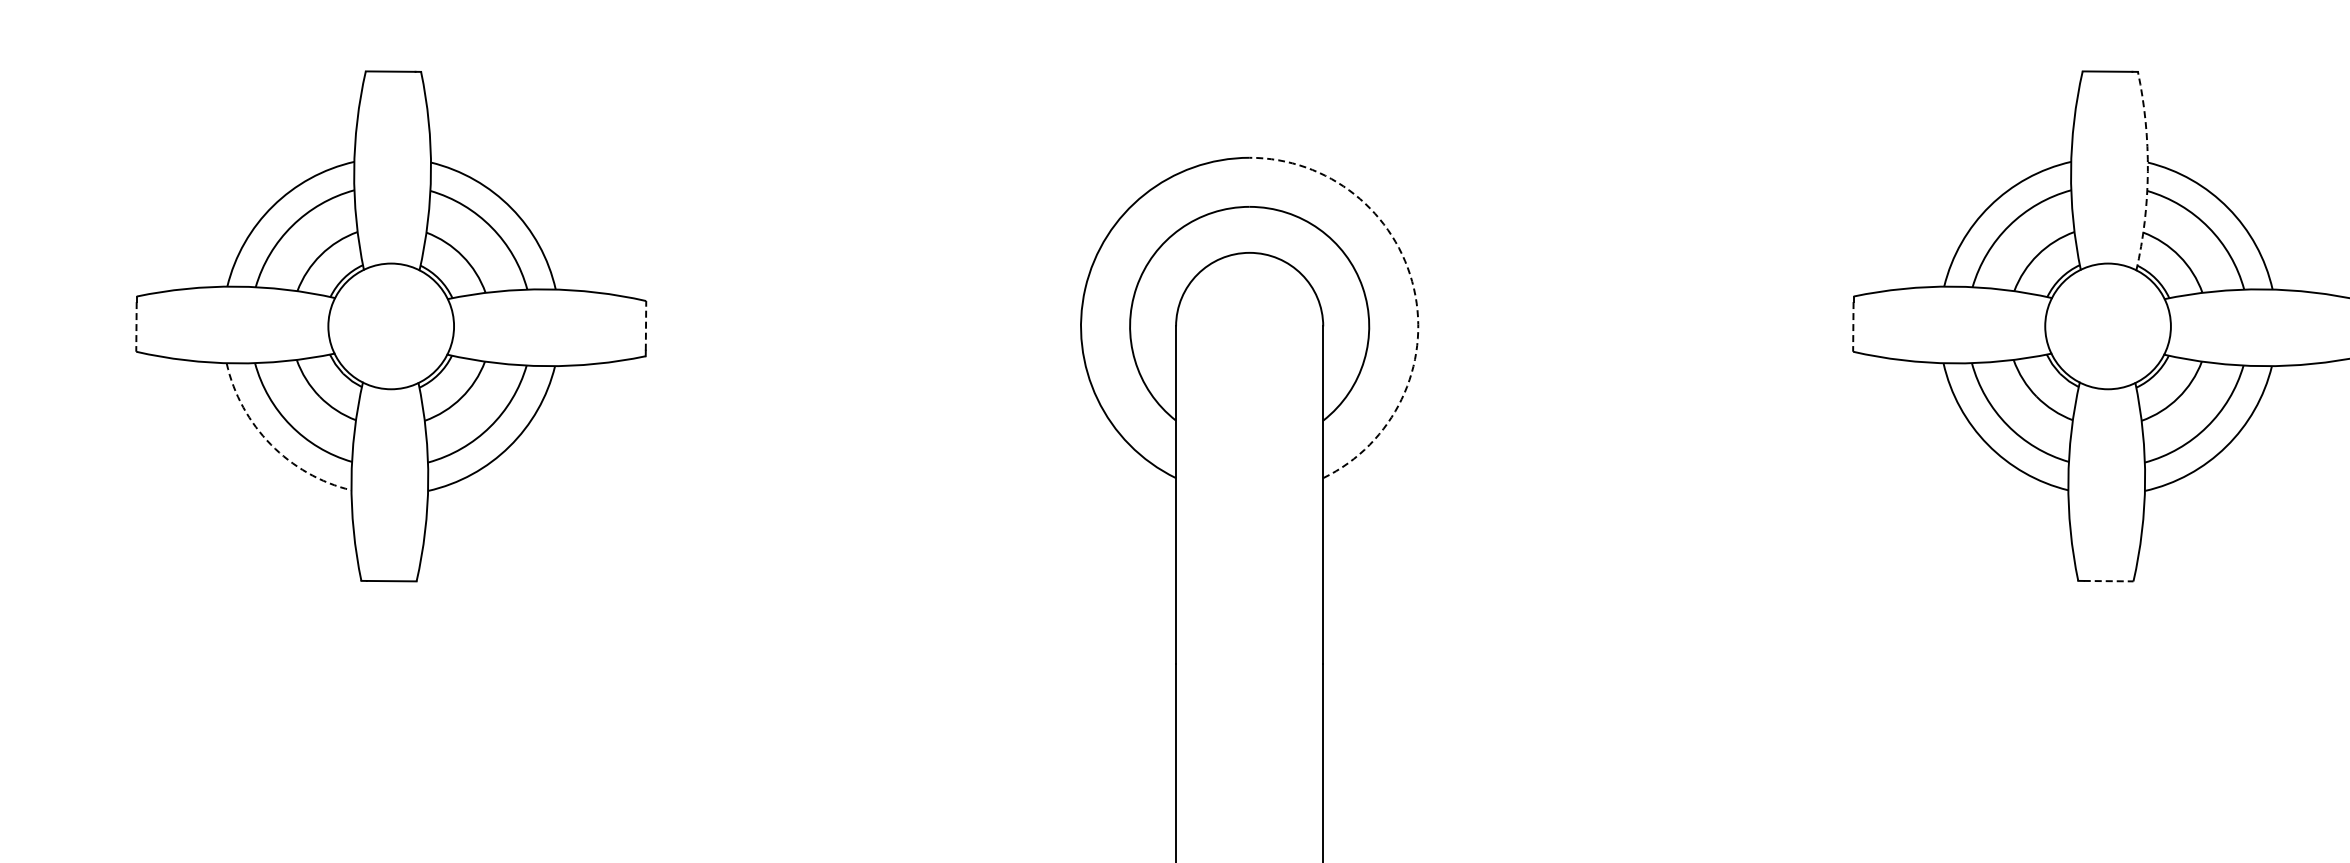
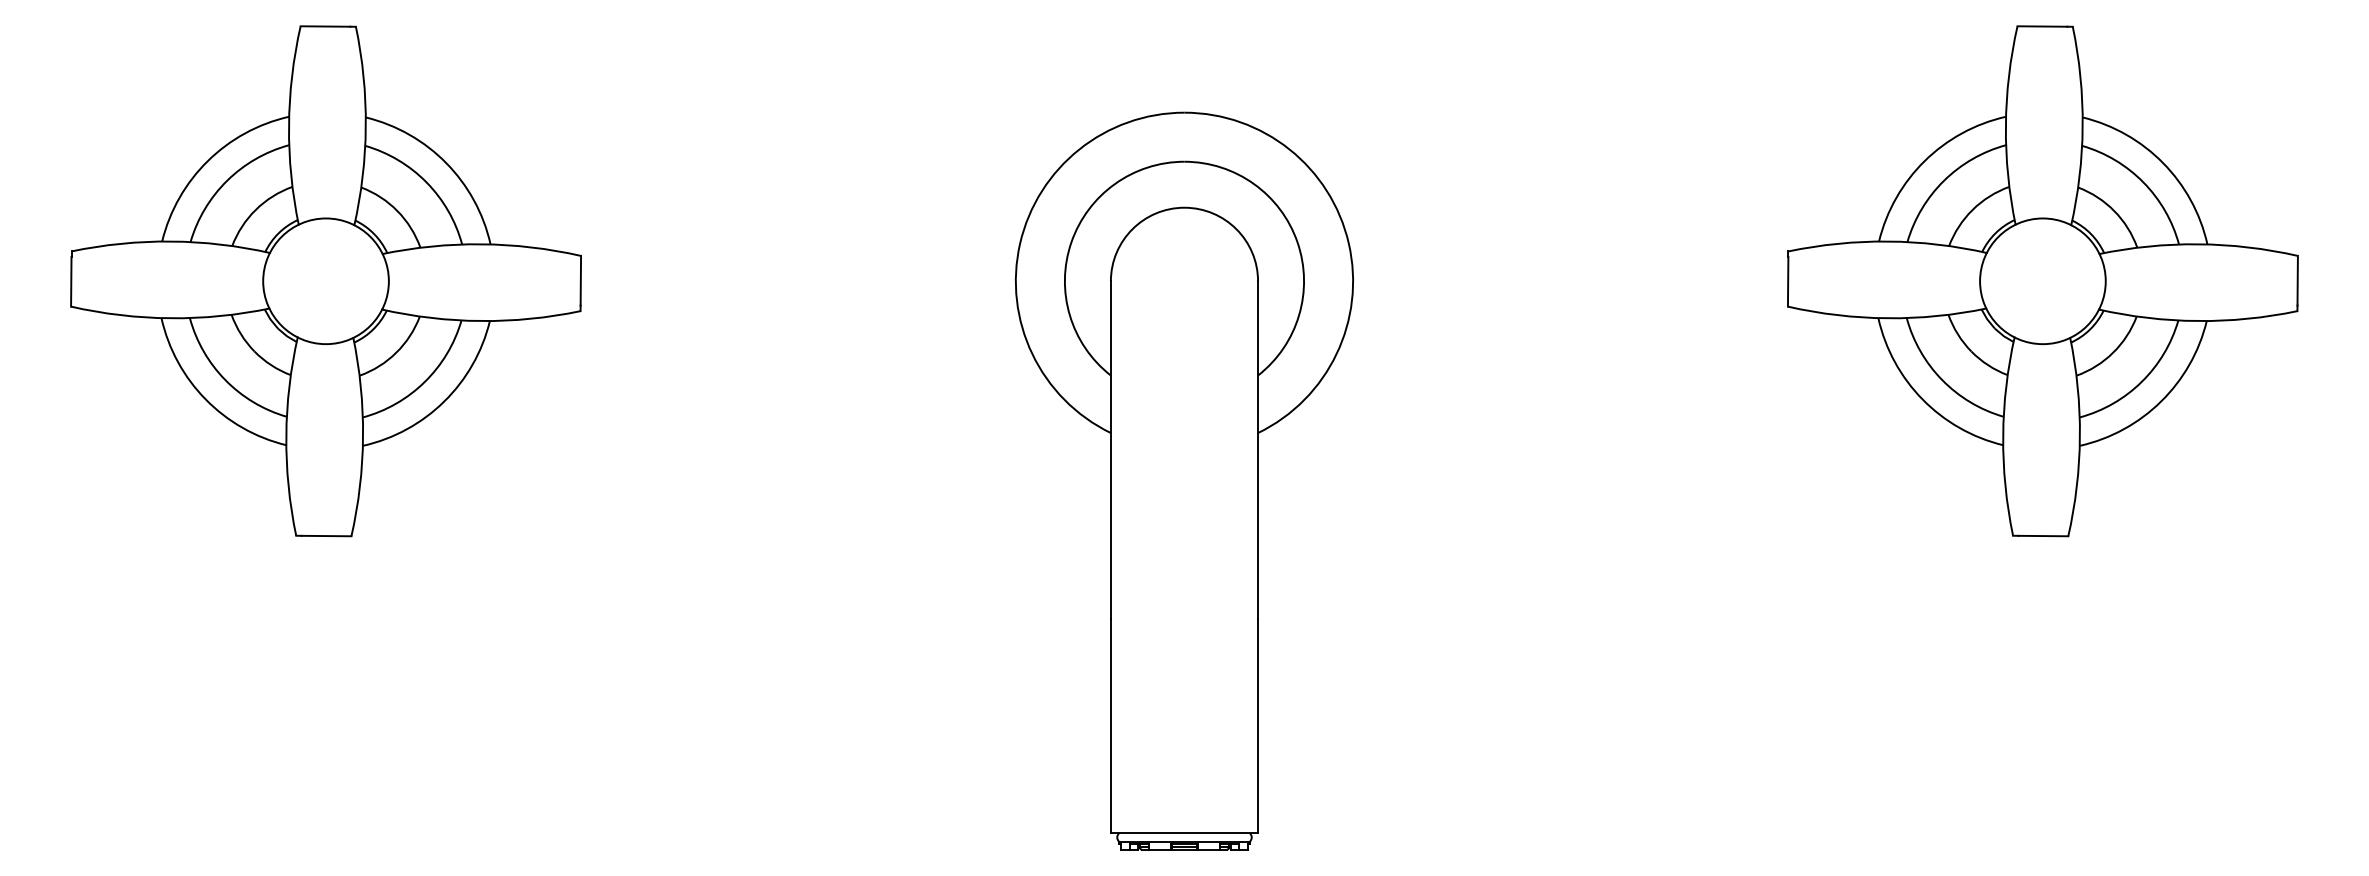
arc: (2147, 171) -> (2082, 126), dashed -> solid
arc: (1413, 288) -> (1348, 243), dashed -> solid
line: (645, 325) -> (580, 280), dashed -> solid
line: (136, 326) -> (71, 281), dashed -> solid
line: (1853, 326) -> (1788, 281), dashed -> solid
arc: (270, 444) -> (205, 399), dashed -> solid
line: (2108, 581) -> (2043, 536), dashed -> solid

